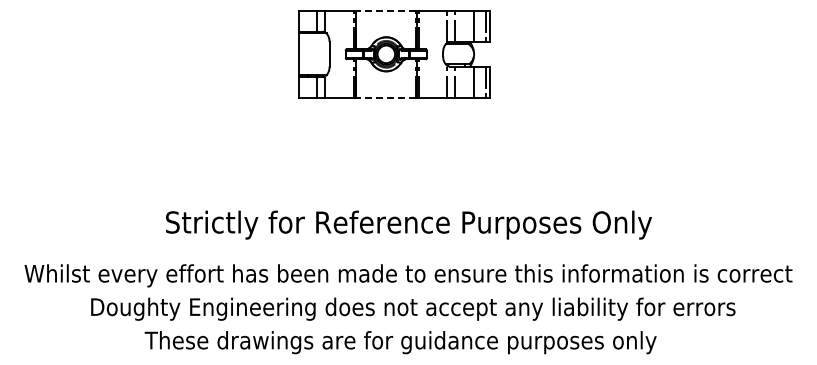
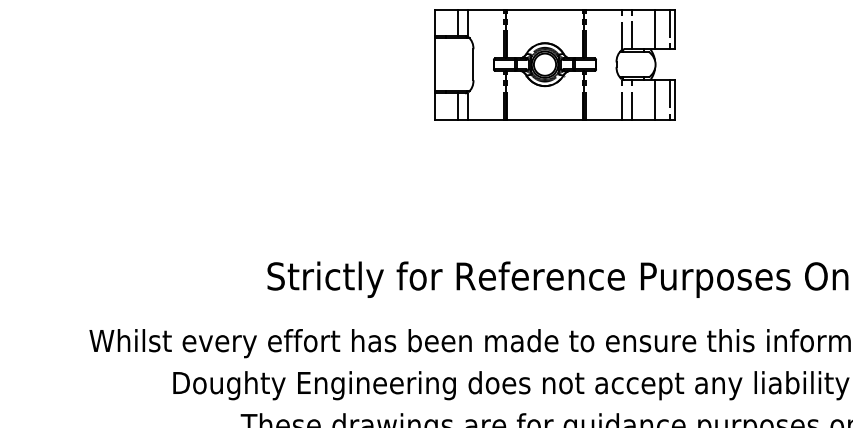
line: (386, 10) -> (545, 9), dashed -> solid
line: (386, 97) -> (545, 119), dashed -> solid

